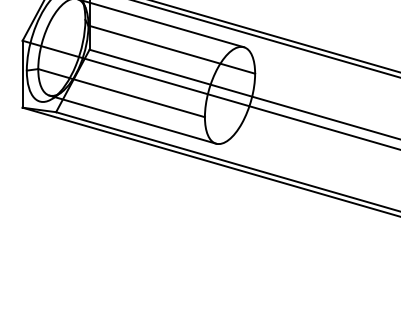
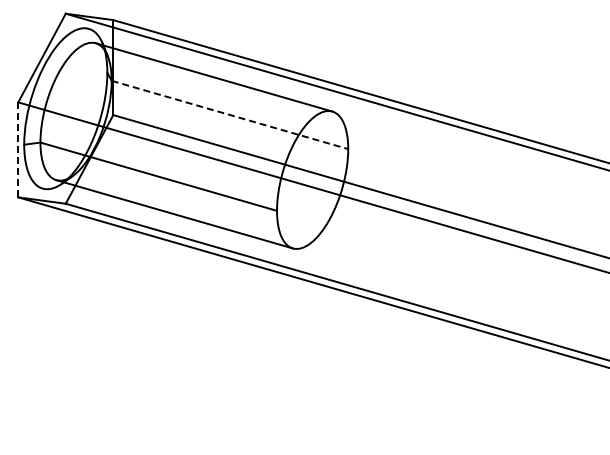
line: (172, 50) -> (230, 115), solid -> dashed
line: (22, 73) -> (18, 149), solid -> dashed

